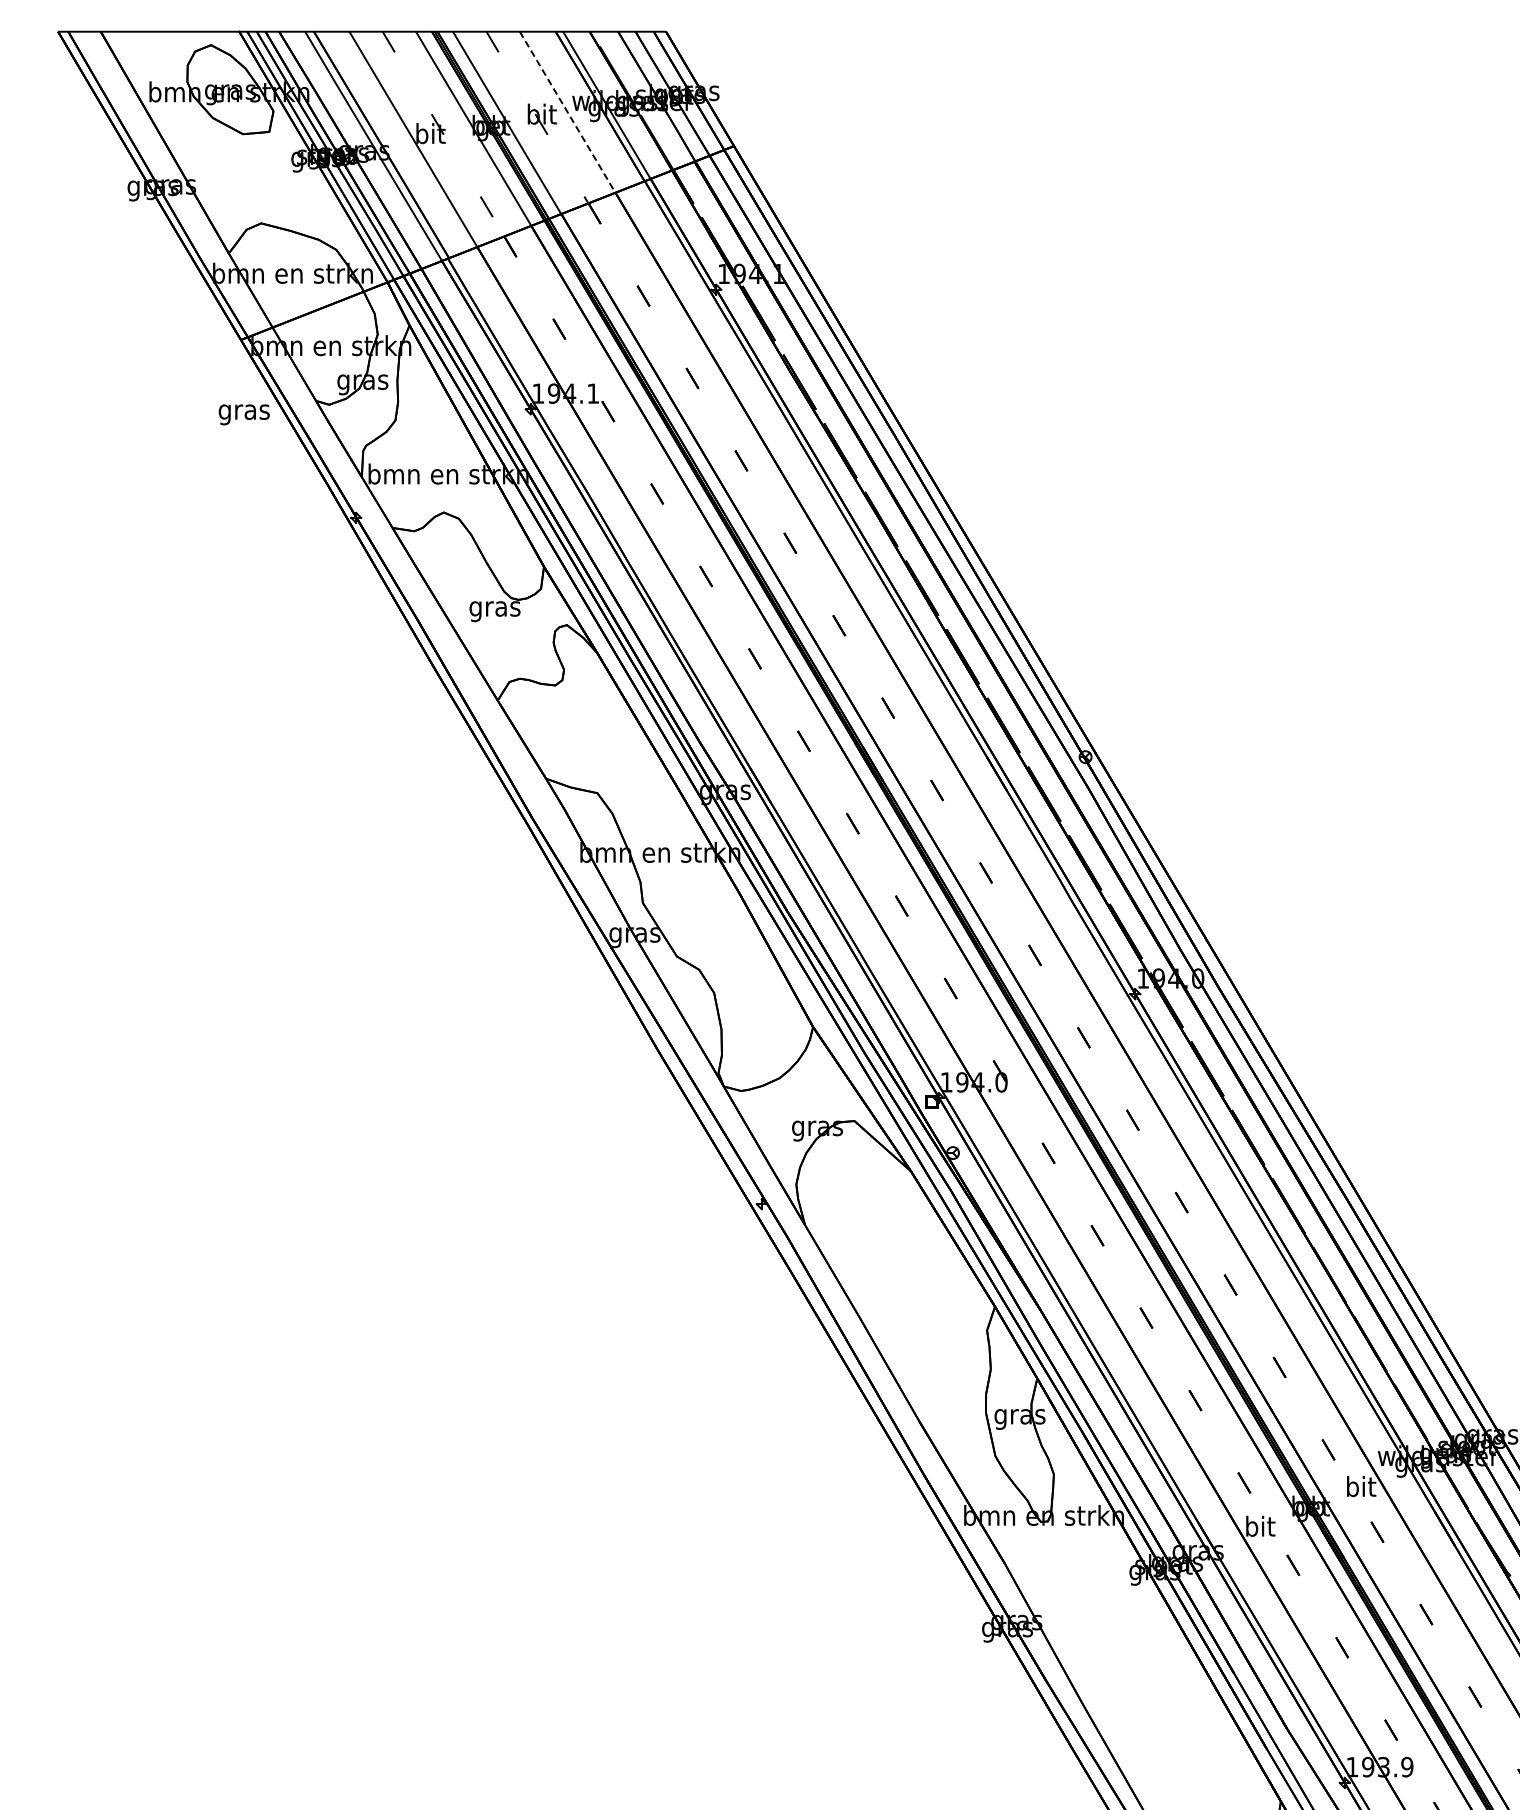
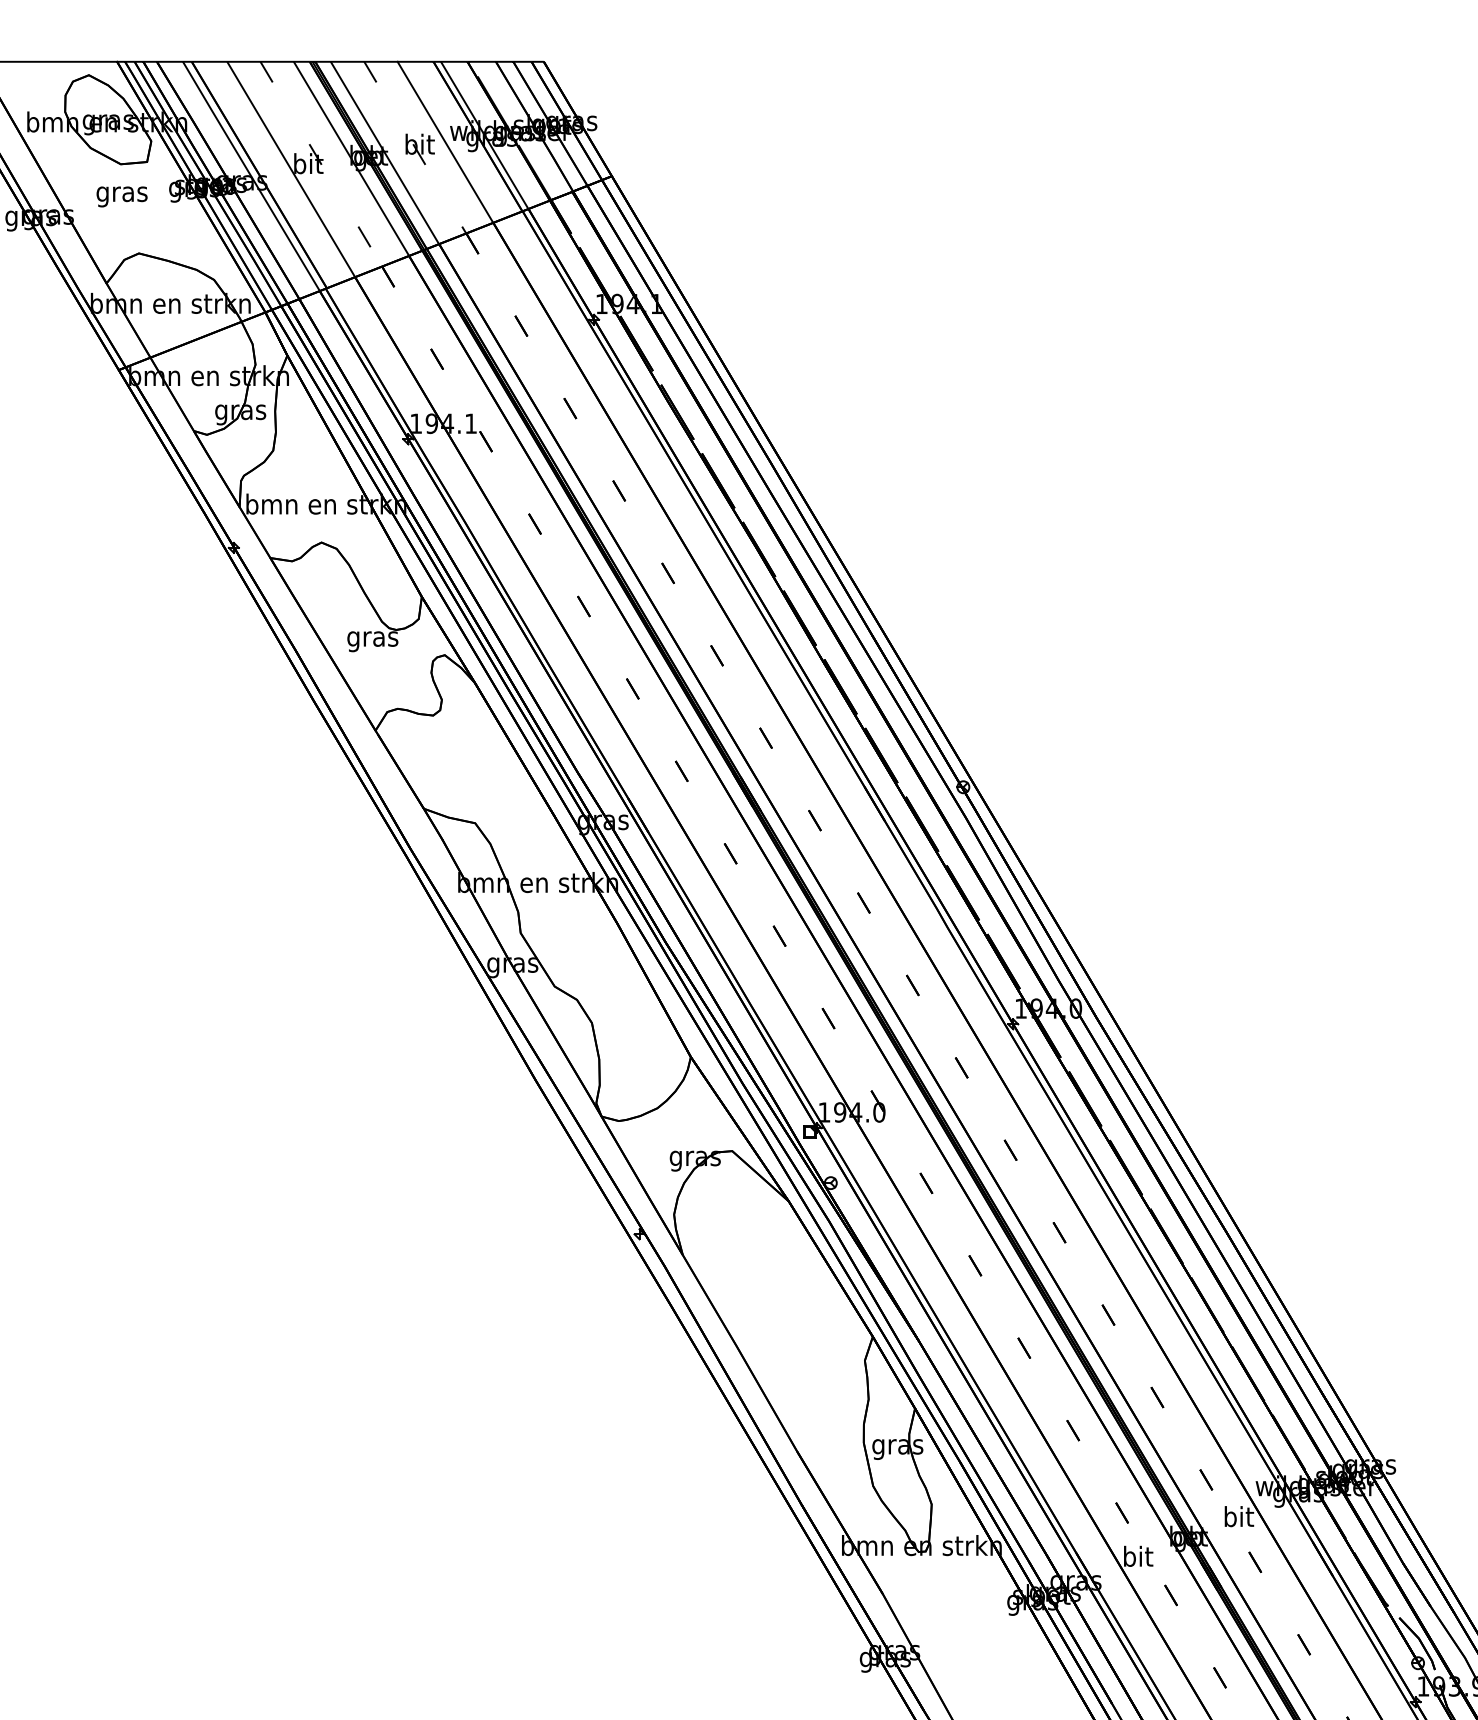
line: (567, 112) -> (445, 142), dashed -> solid
text: (243, 414) -> (121, 196), moved

